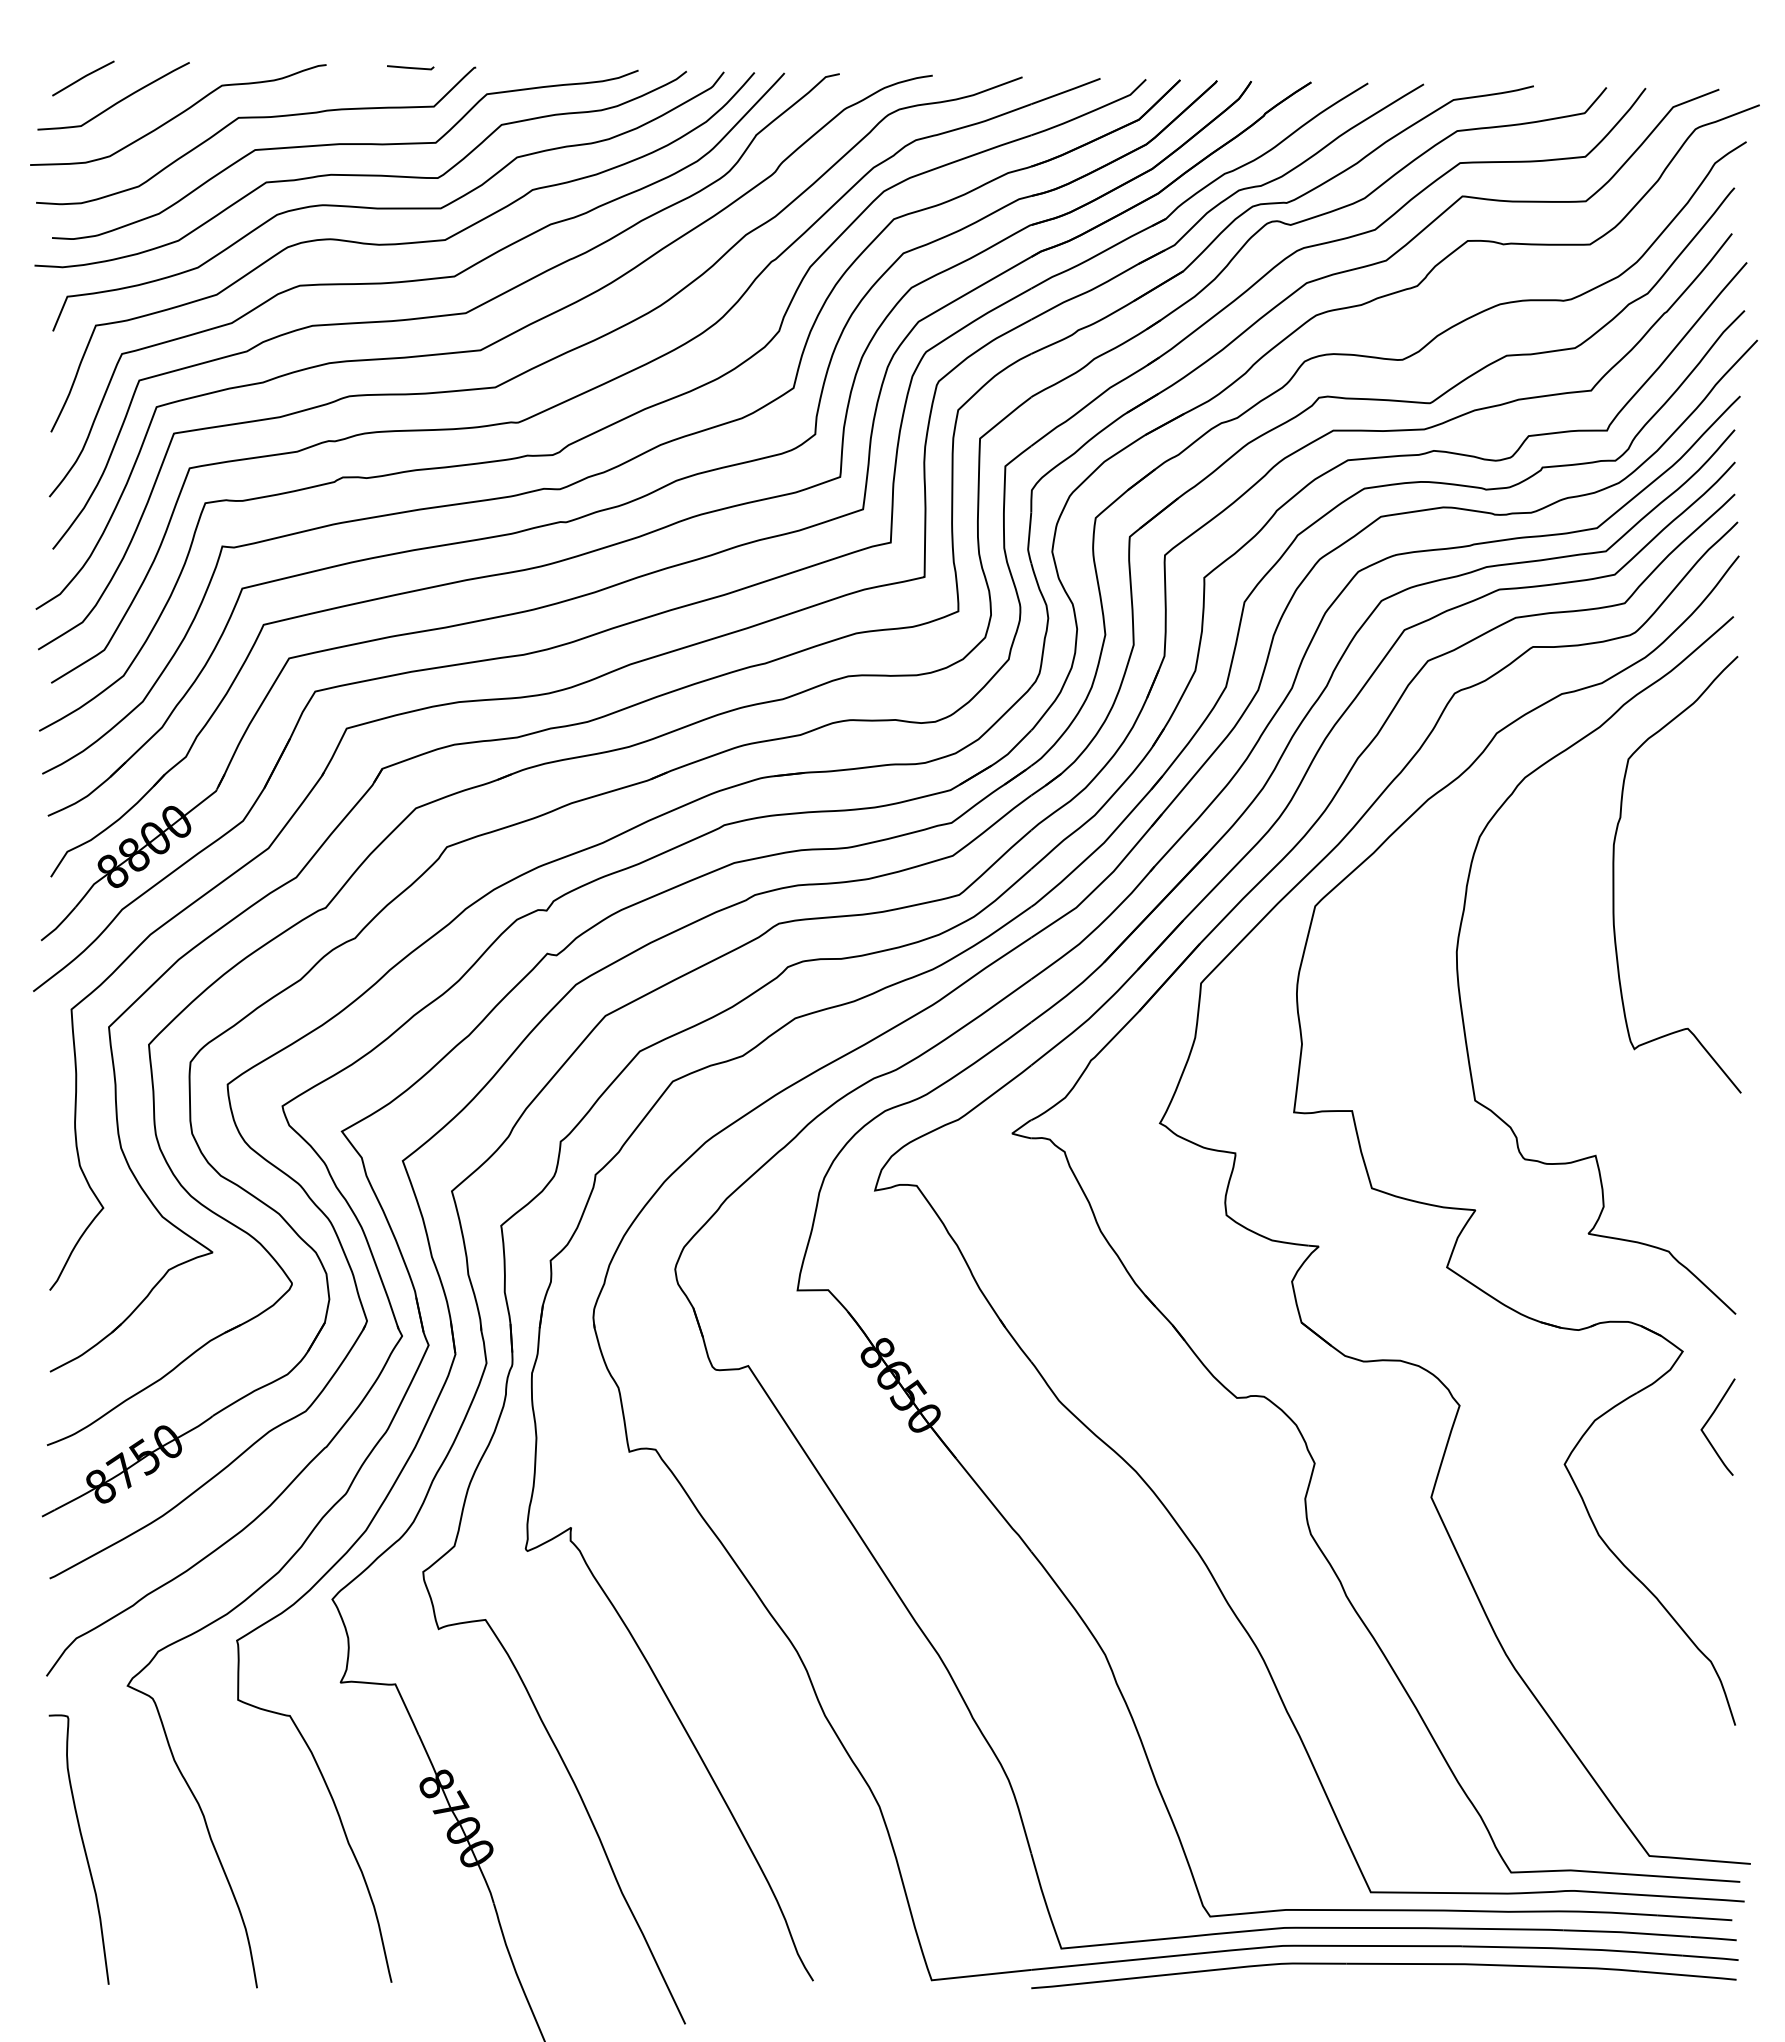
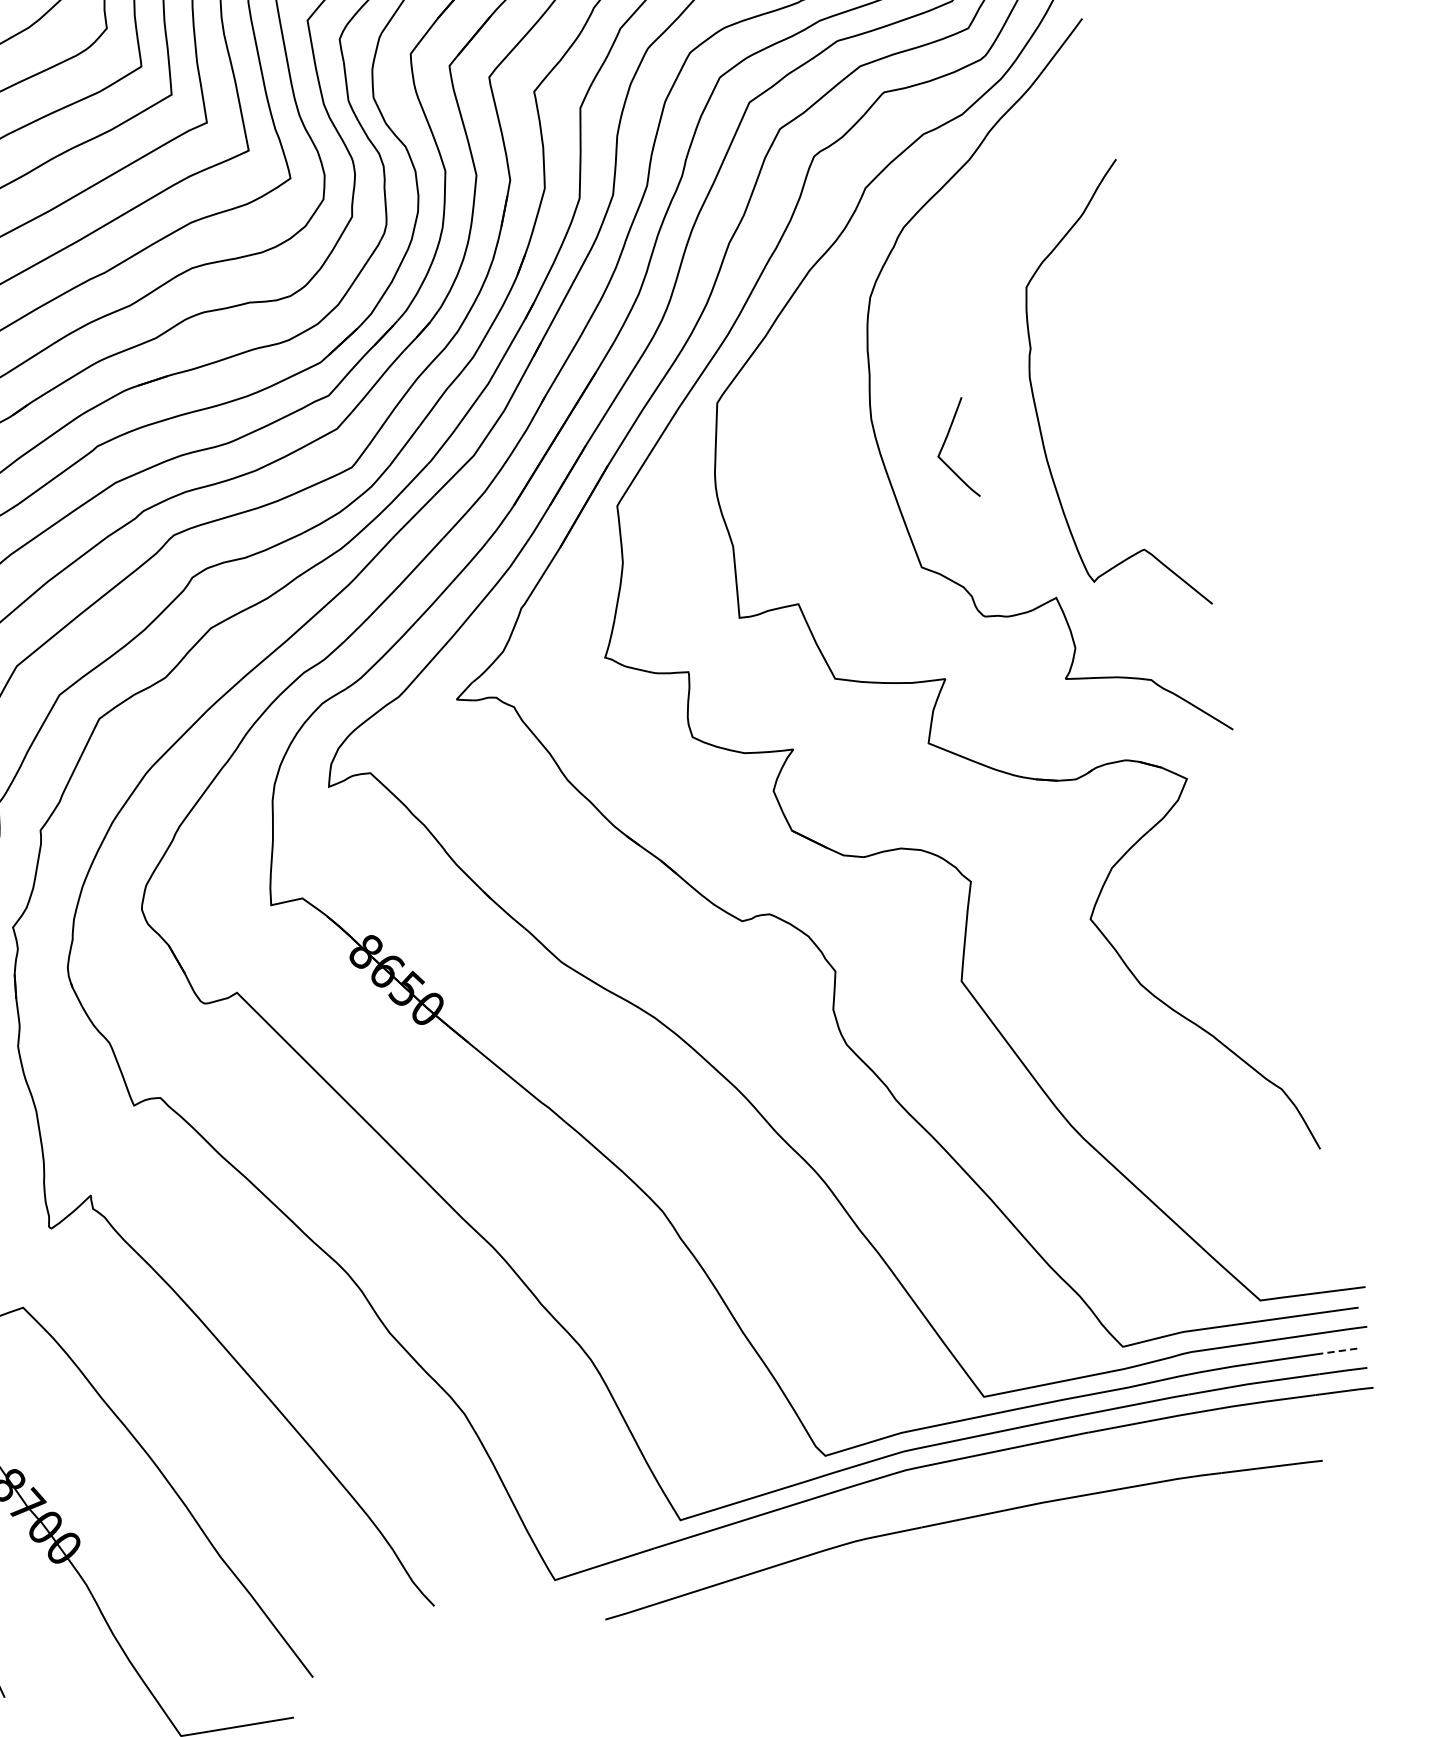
curve: (1614, 874) -> (1036, 408), moved
curve: (1709, 1420) -> (944, 445), moved
line: (1711, 1918) -> (1337, 1351), solid -> dashed
part: (1383, 1964) -> (959, 1520), moved

